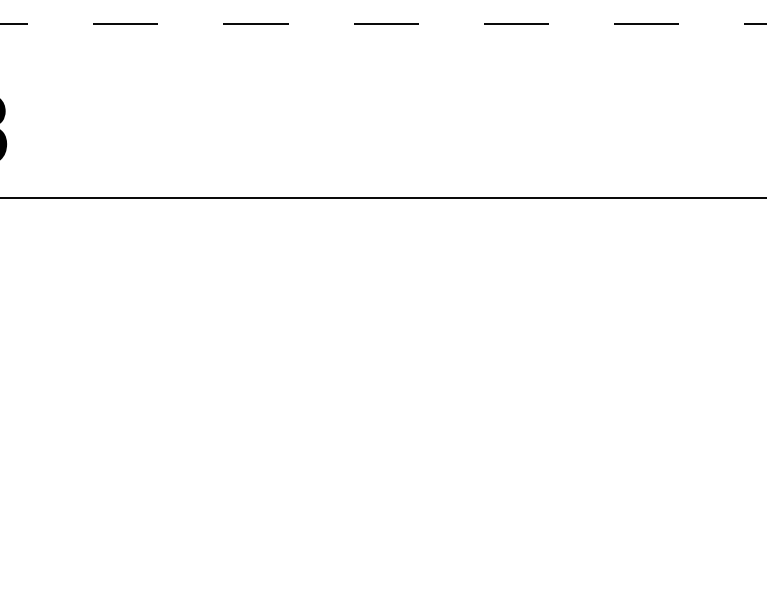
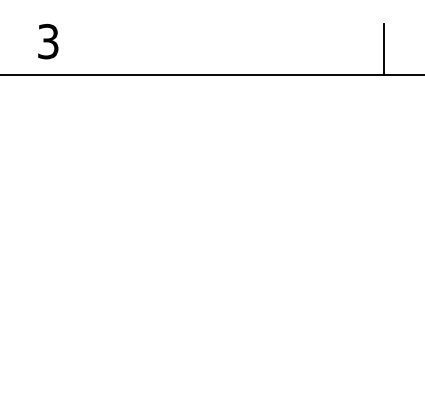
line: (669, 145) -> (384, 49), added

